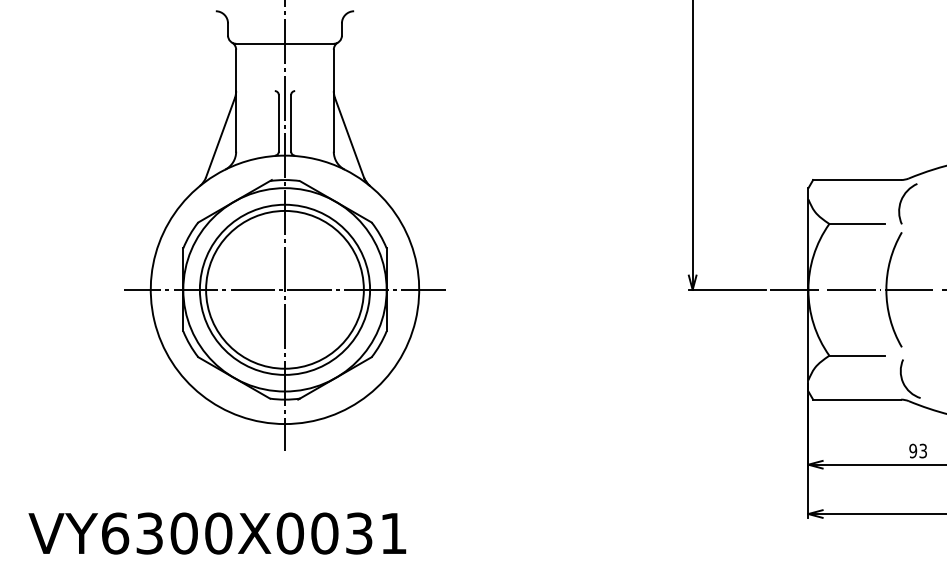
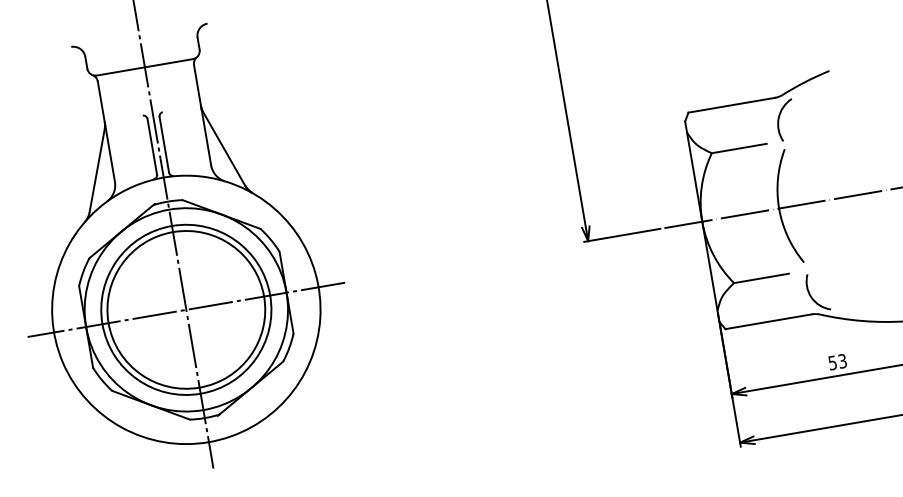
text: (913, 450) -> (832, 362), 93 -> 53

